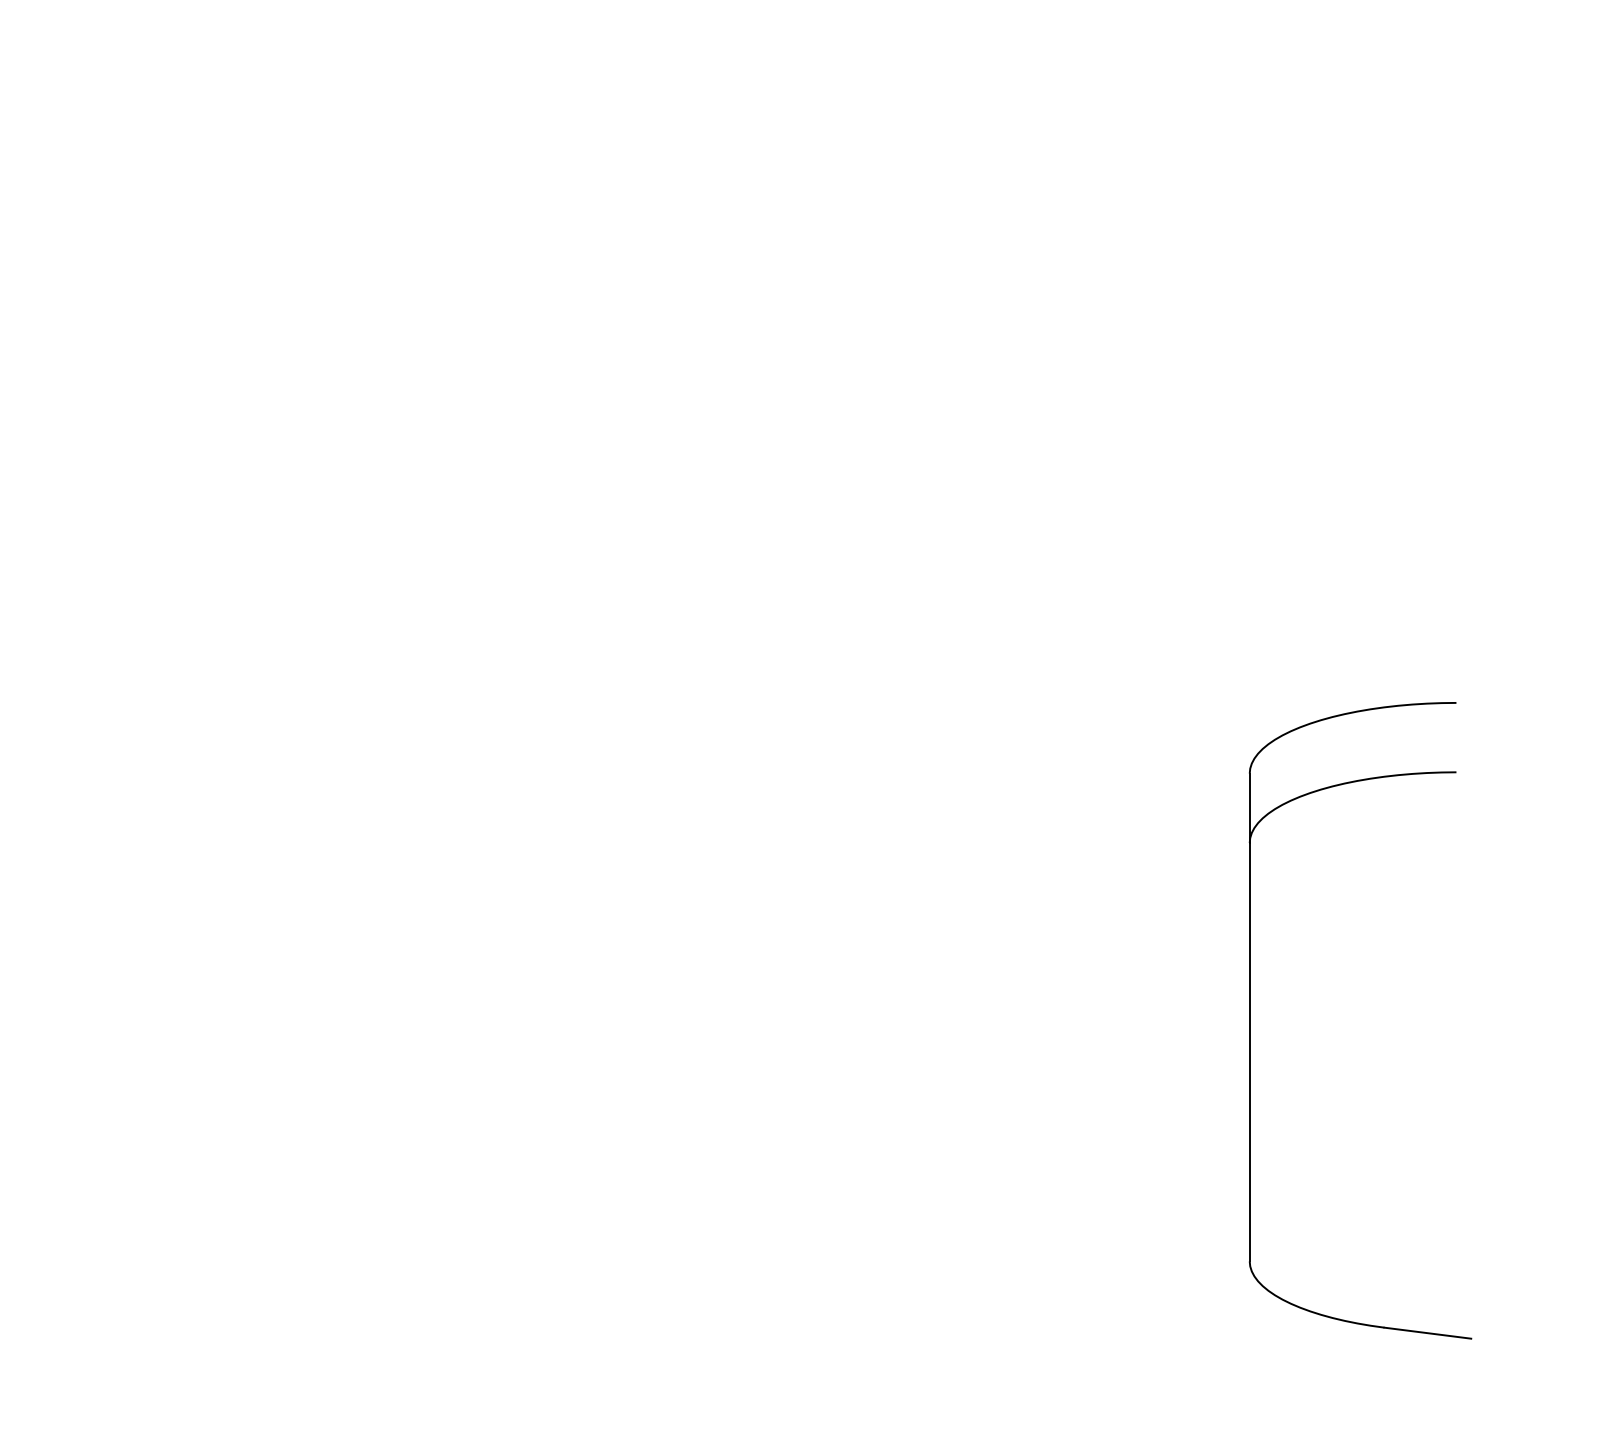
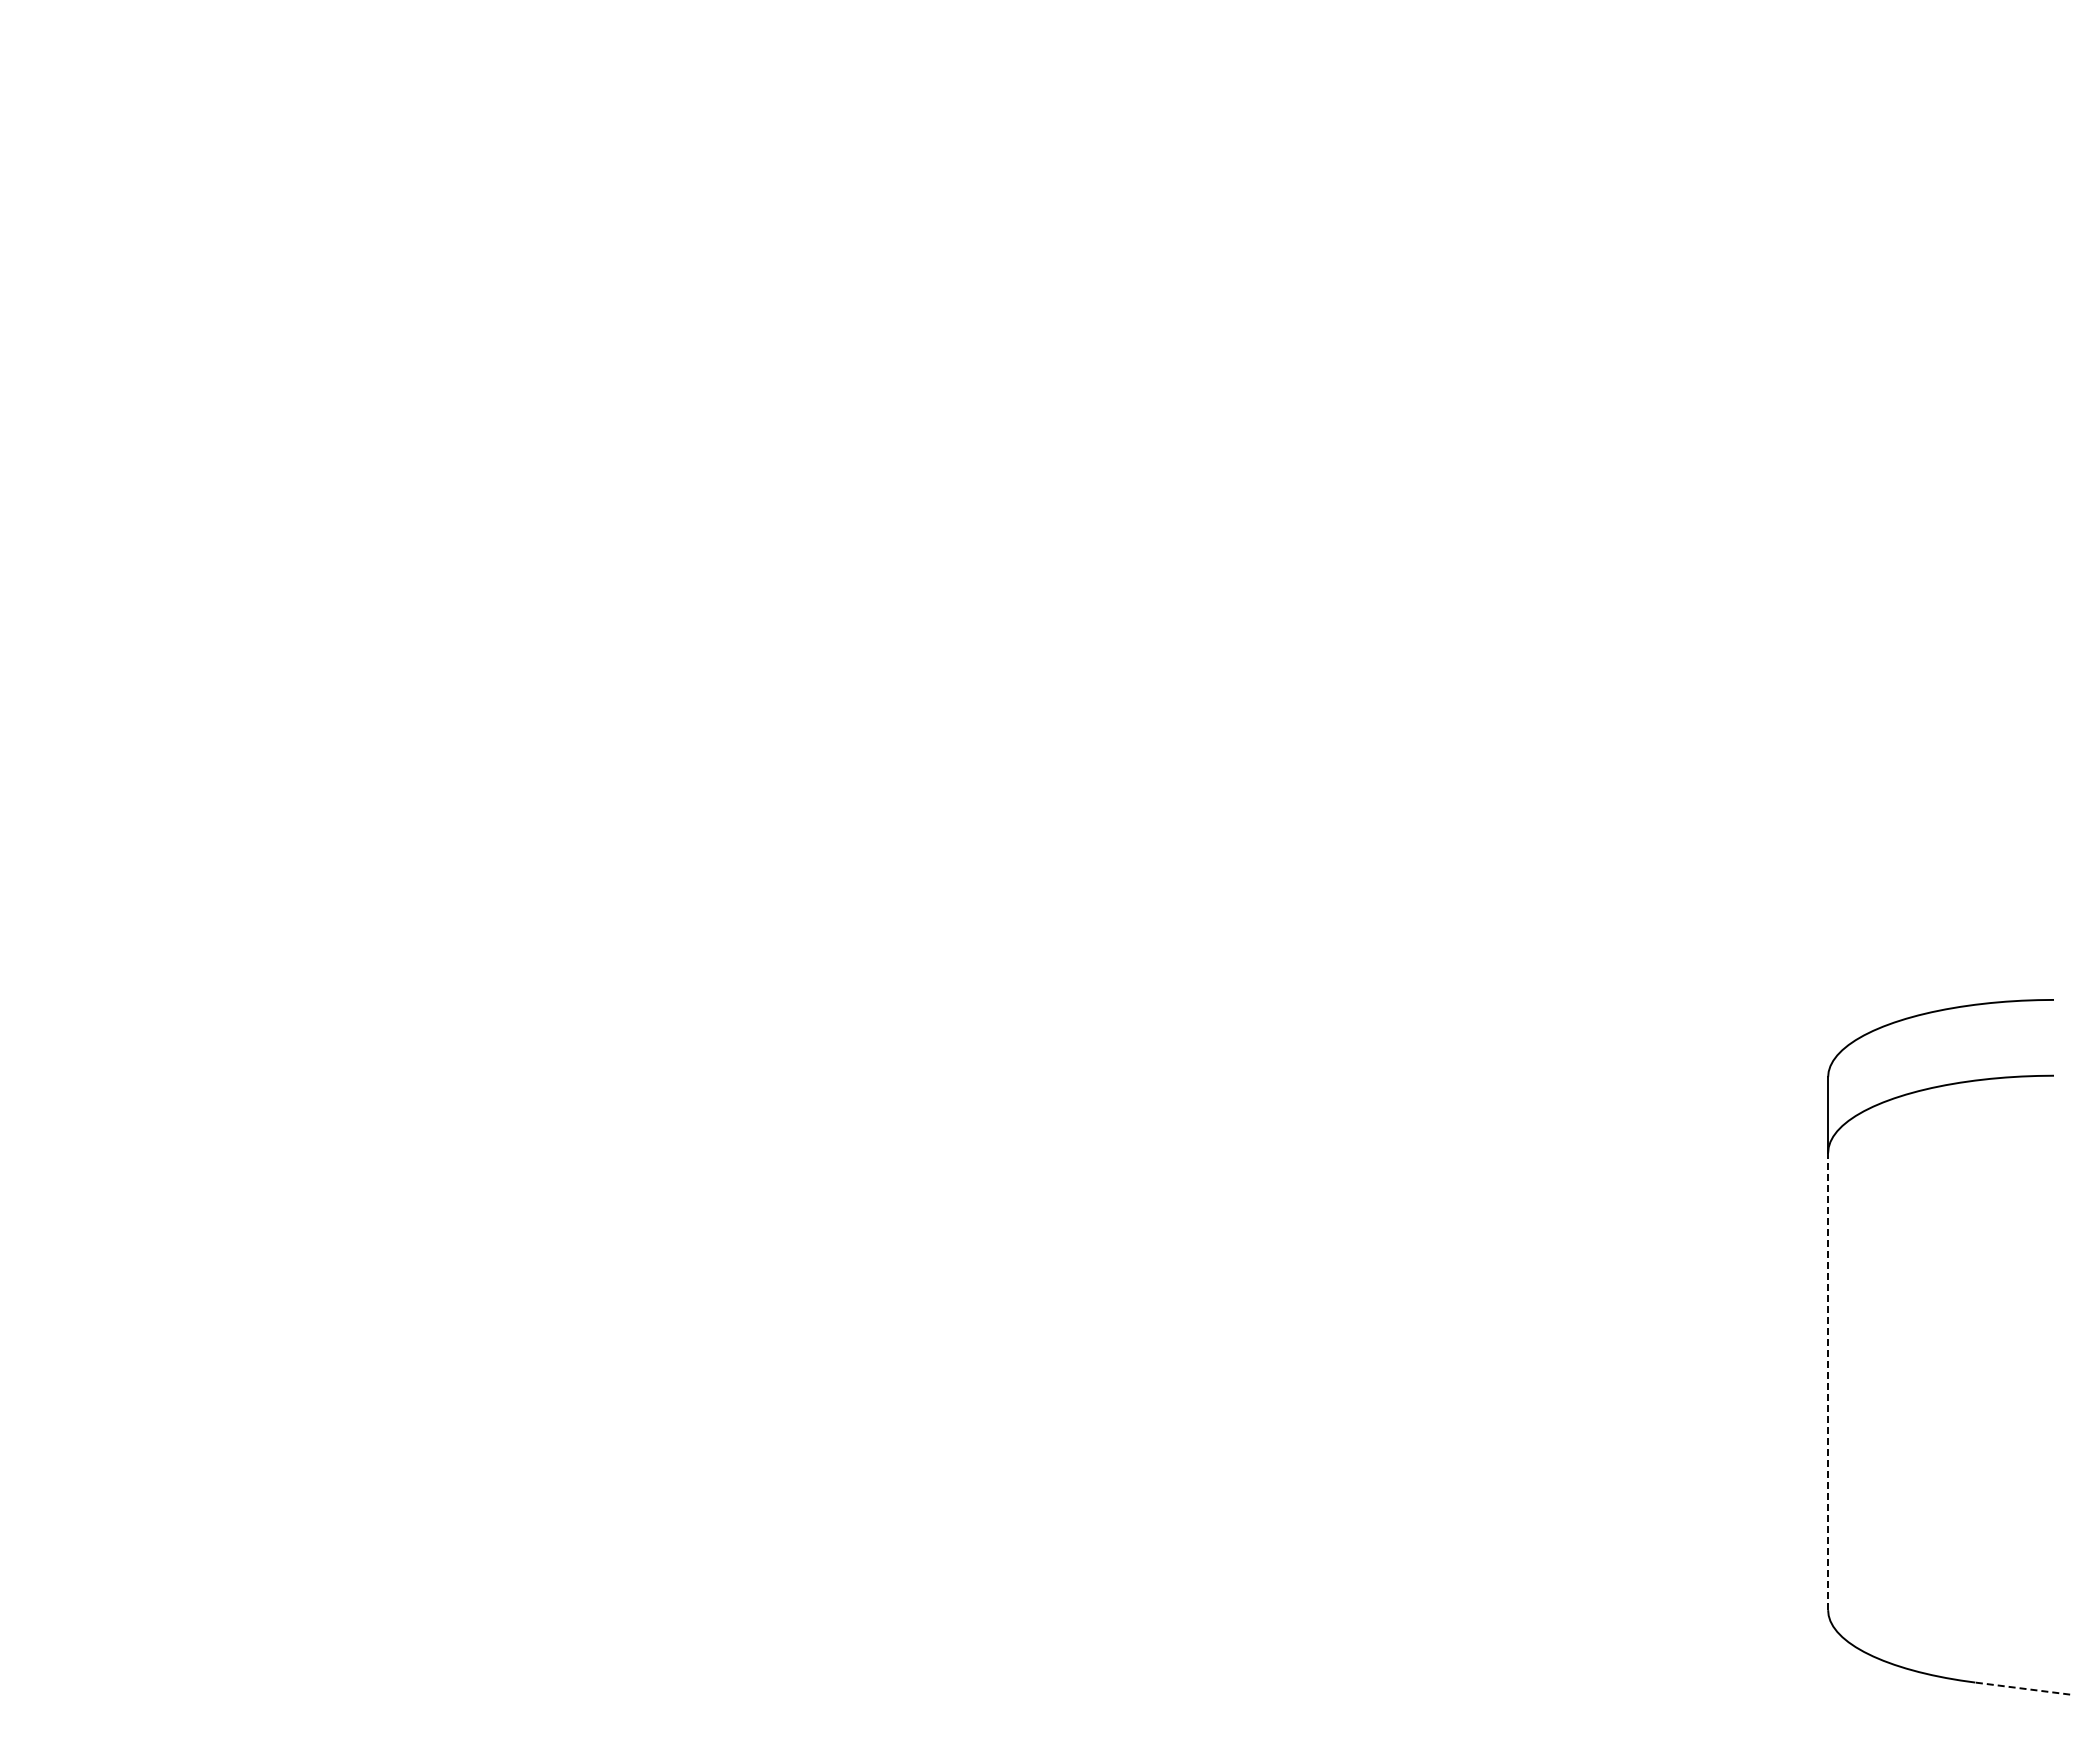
line: (1250, 1052) -> (1828, 1381), solid -> dashed
line: (1427, 1333) -> (2022, 1688), solid -> dashed

